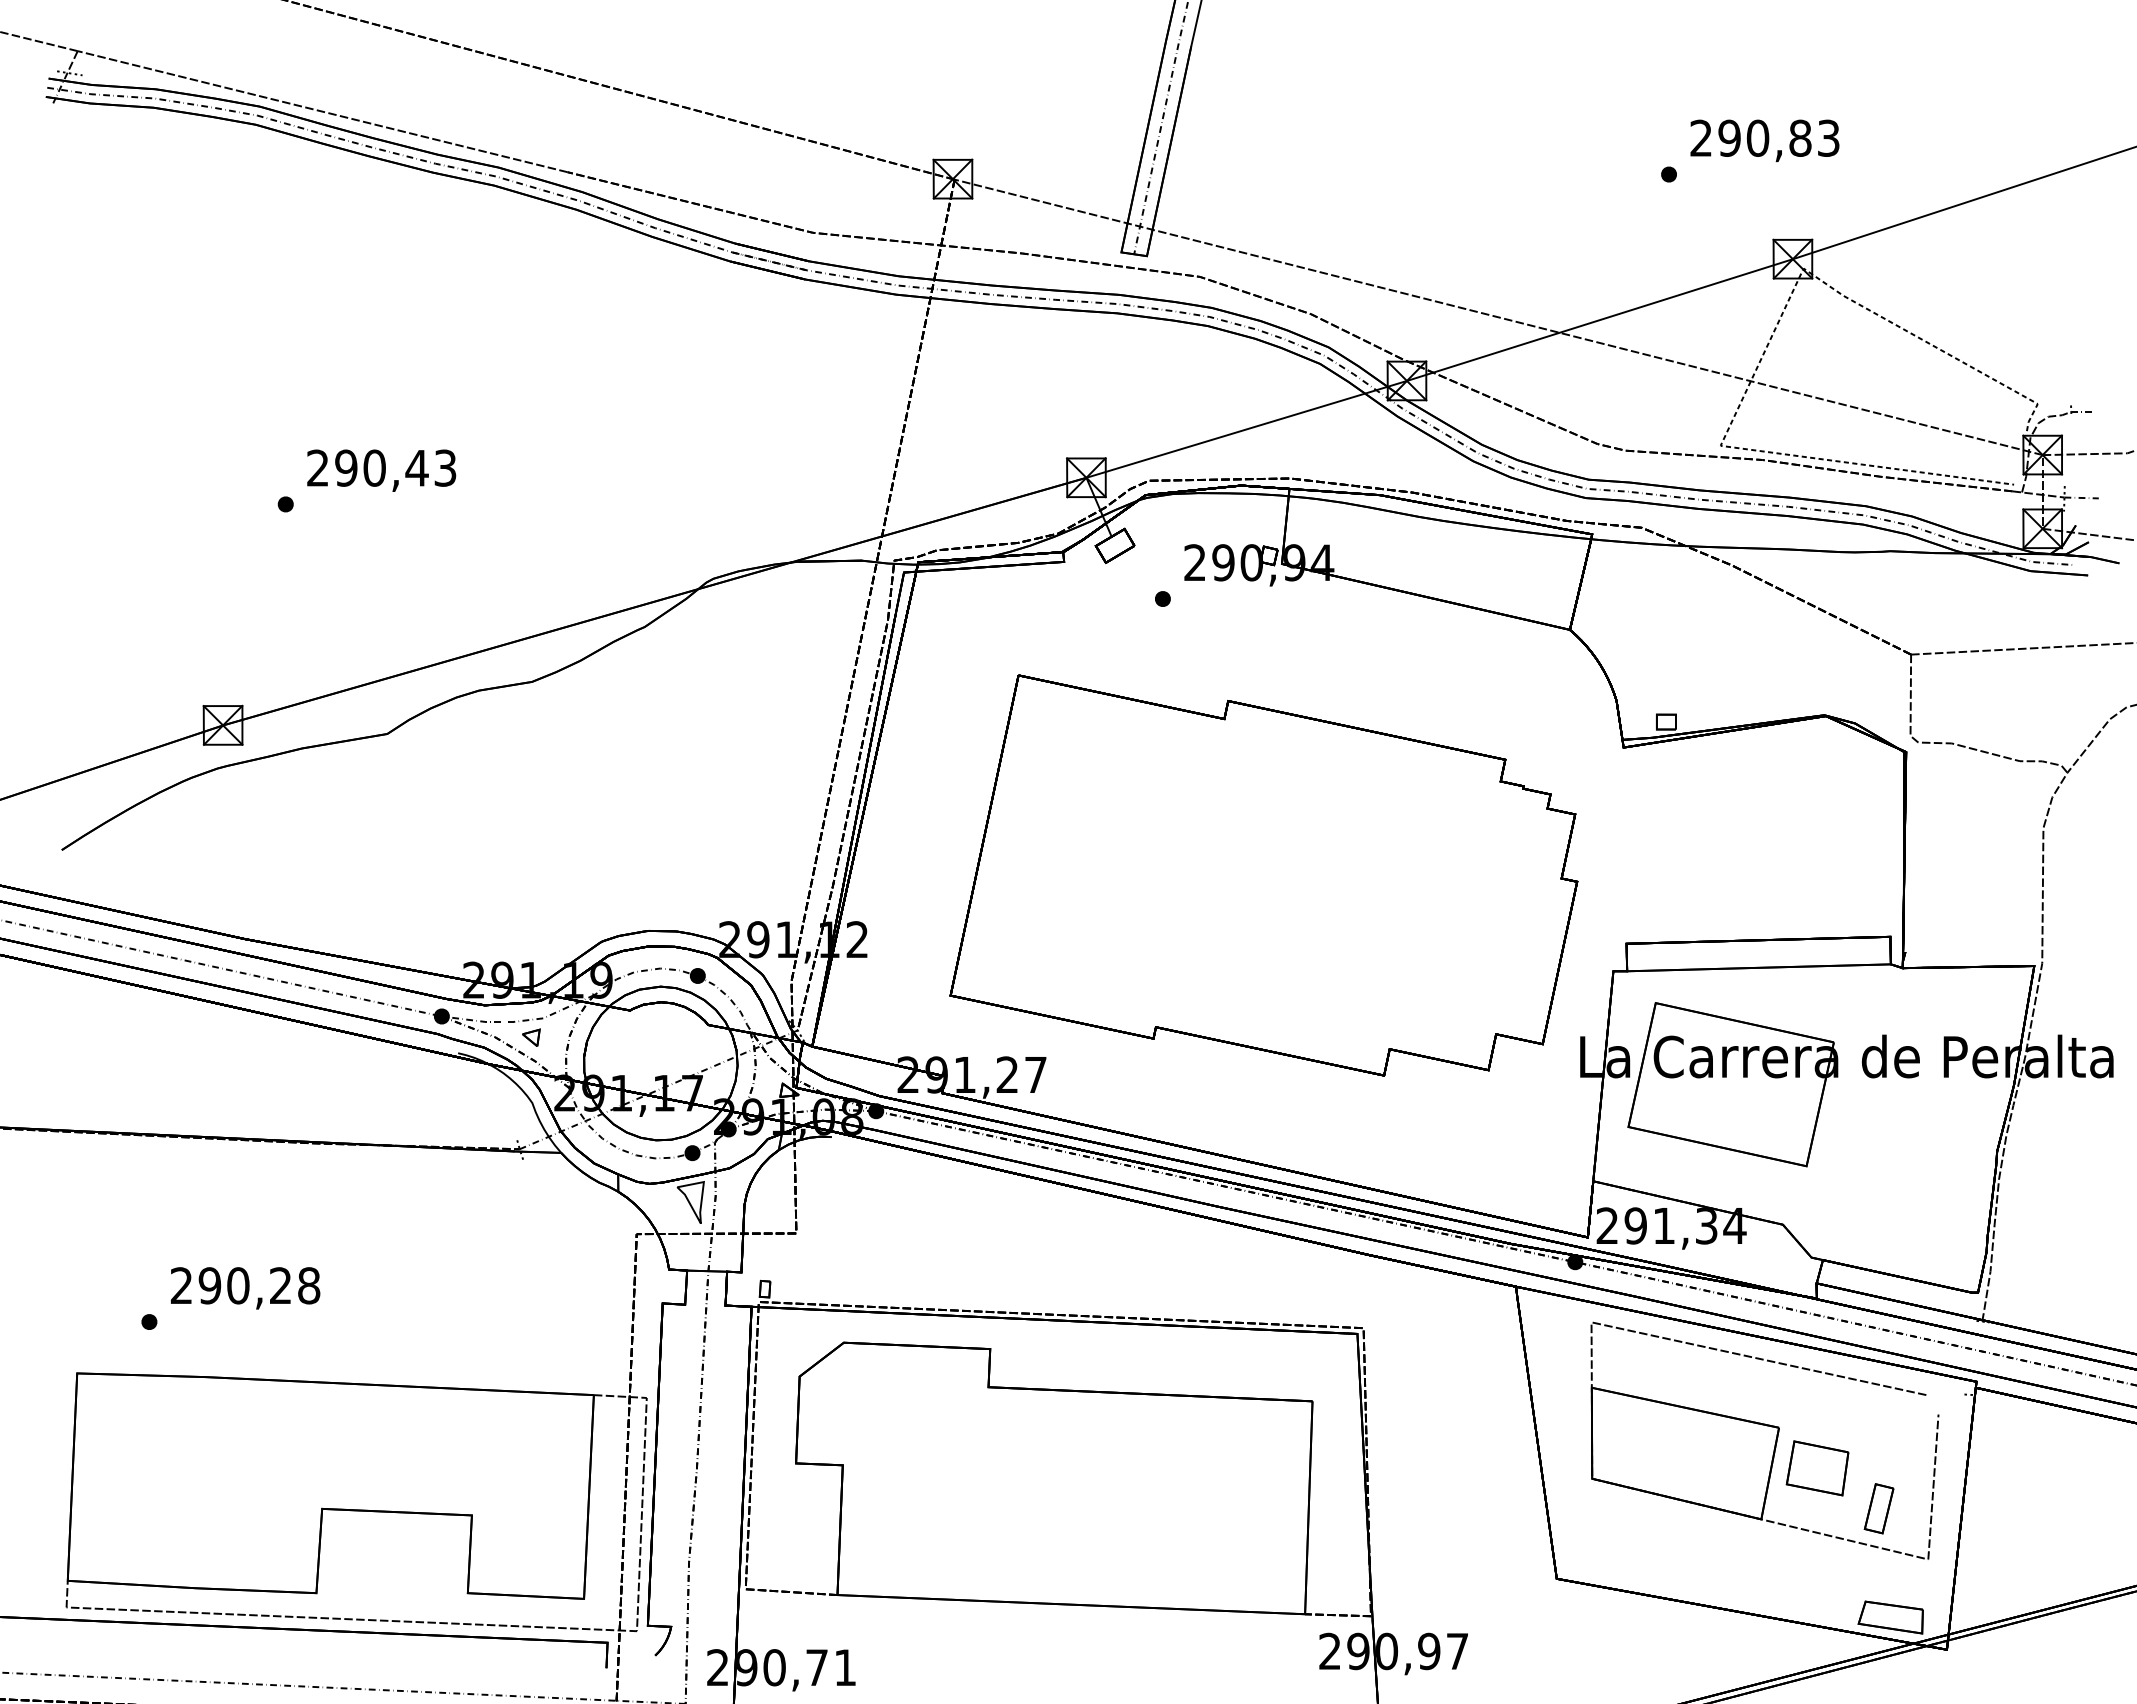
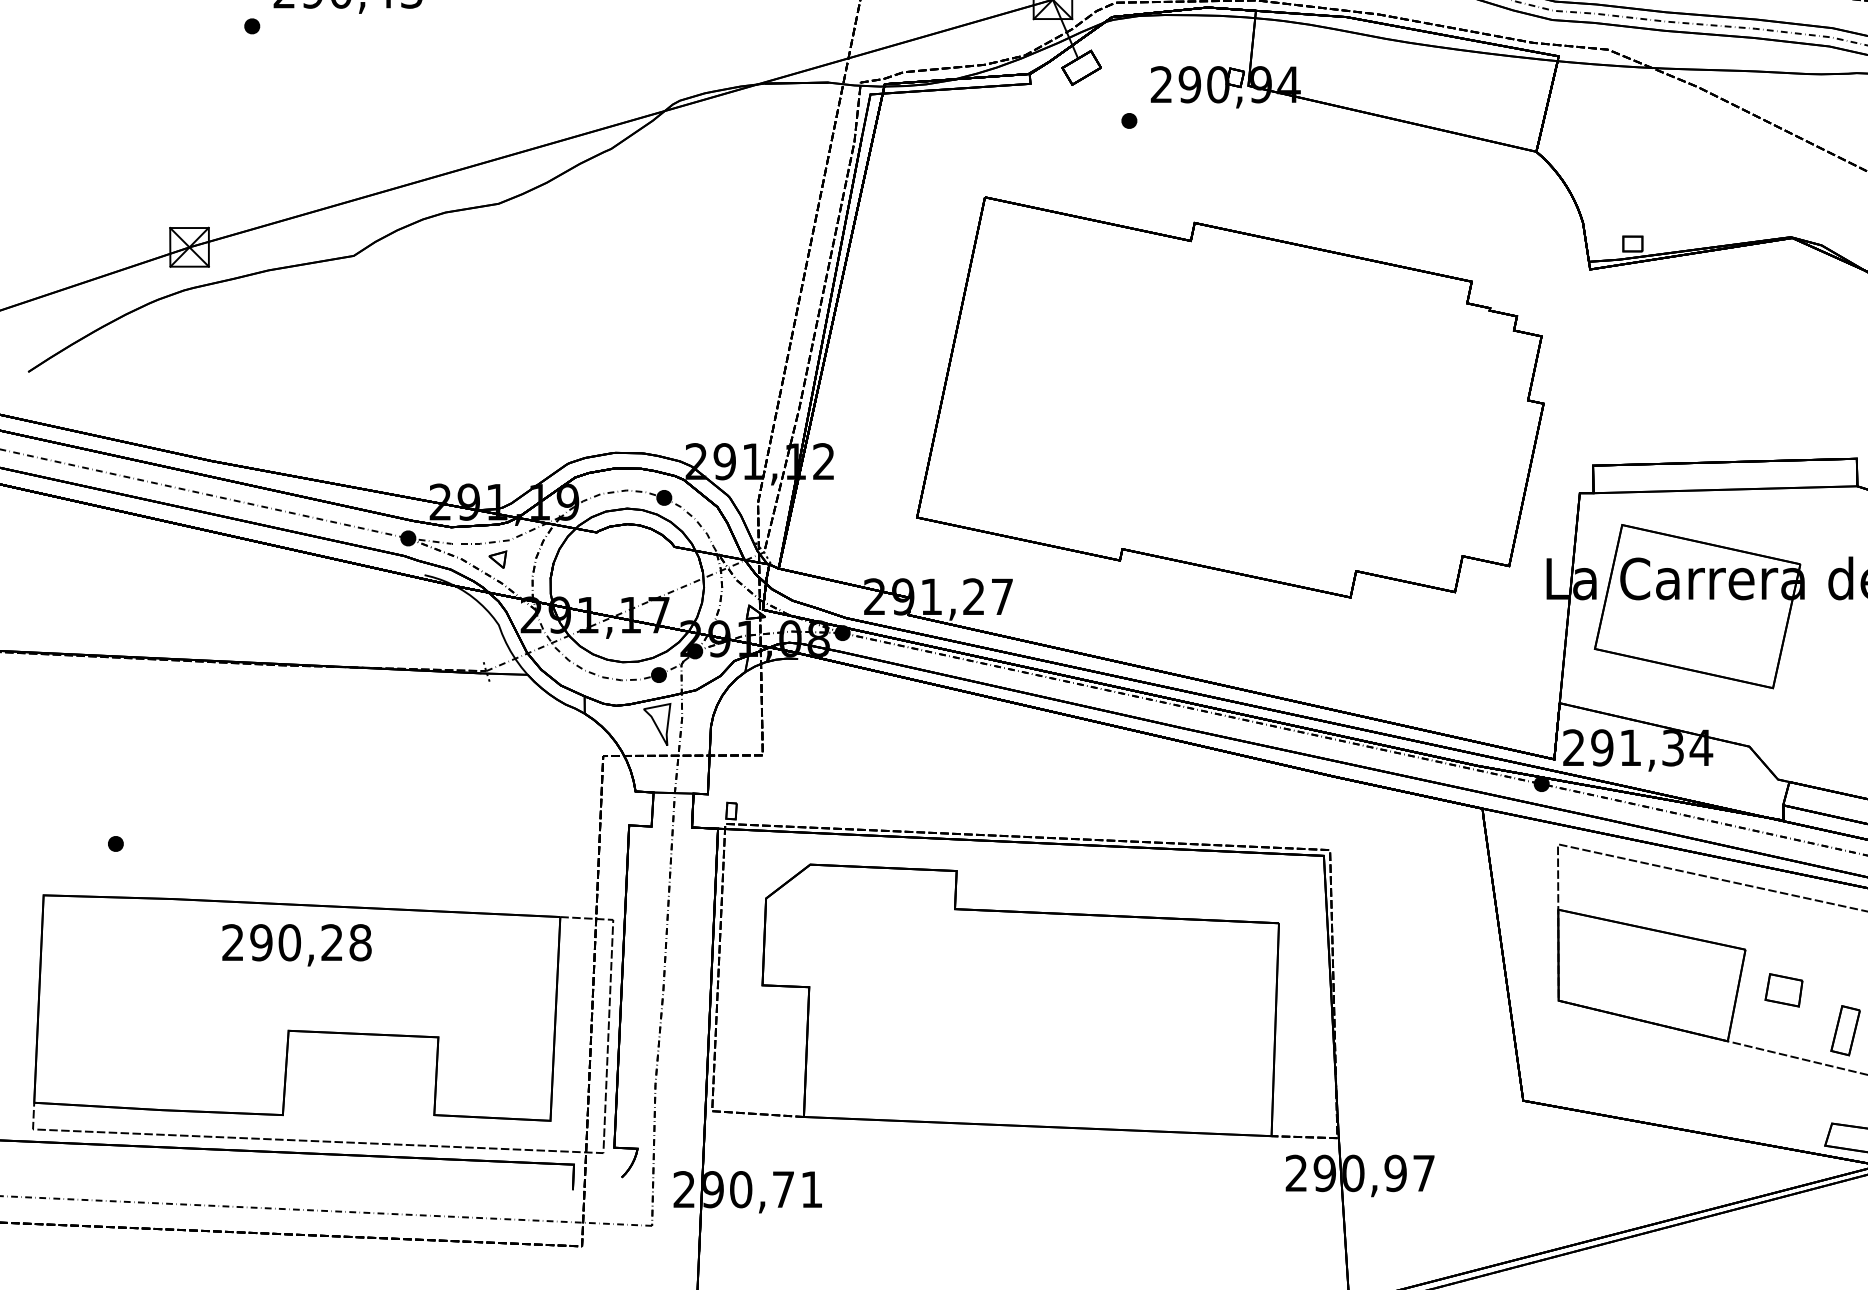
text: (245, 1288) -> (296, 945), moved
part: (1817, 1468) -> (1783, 990), size x0.6

